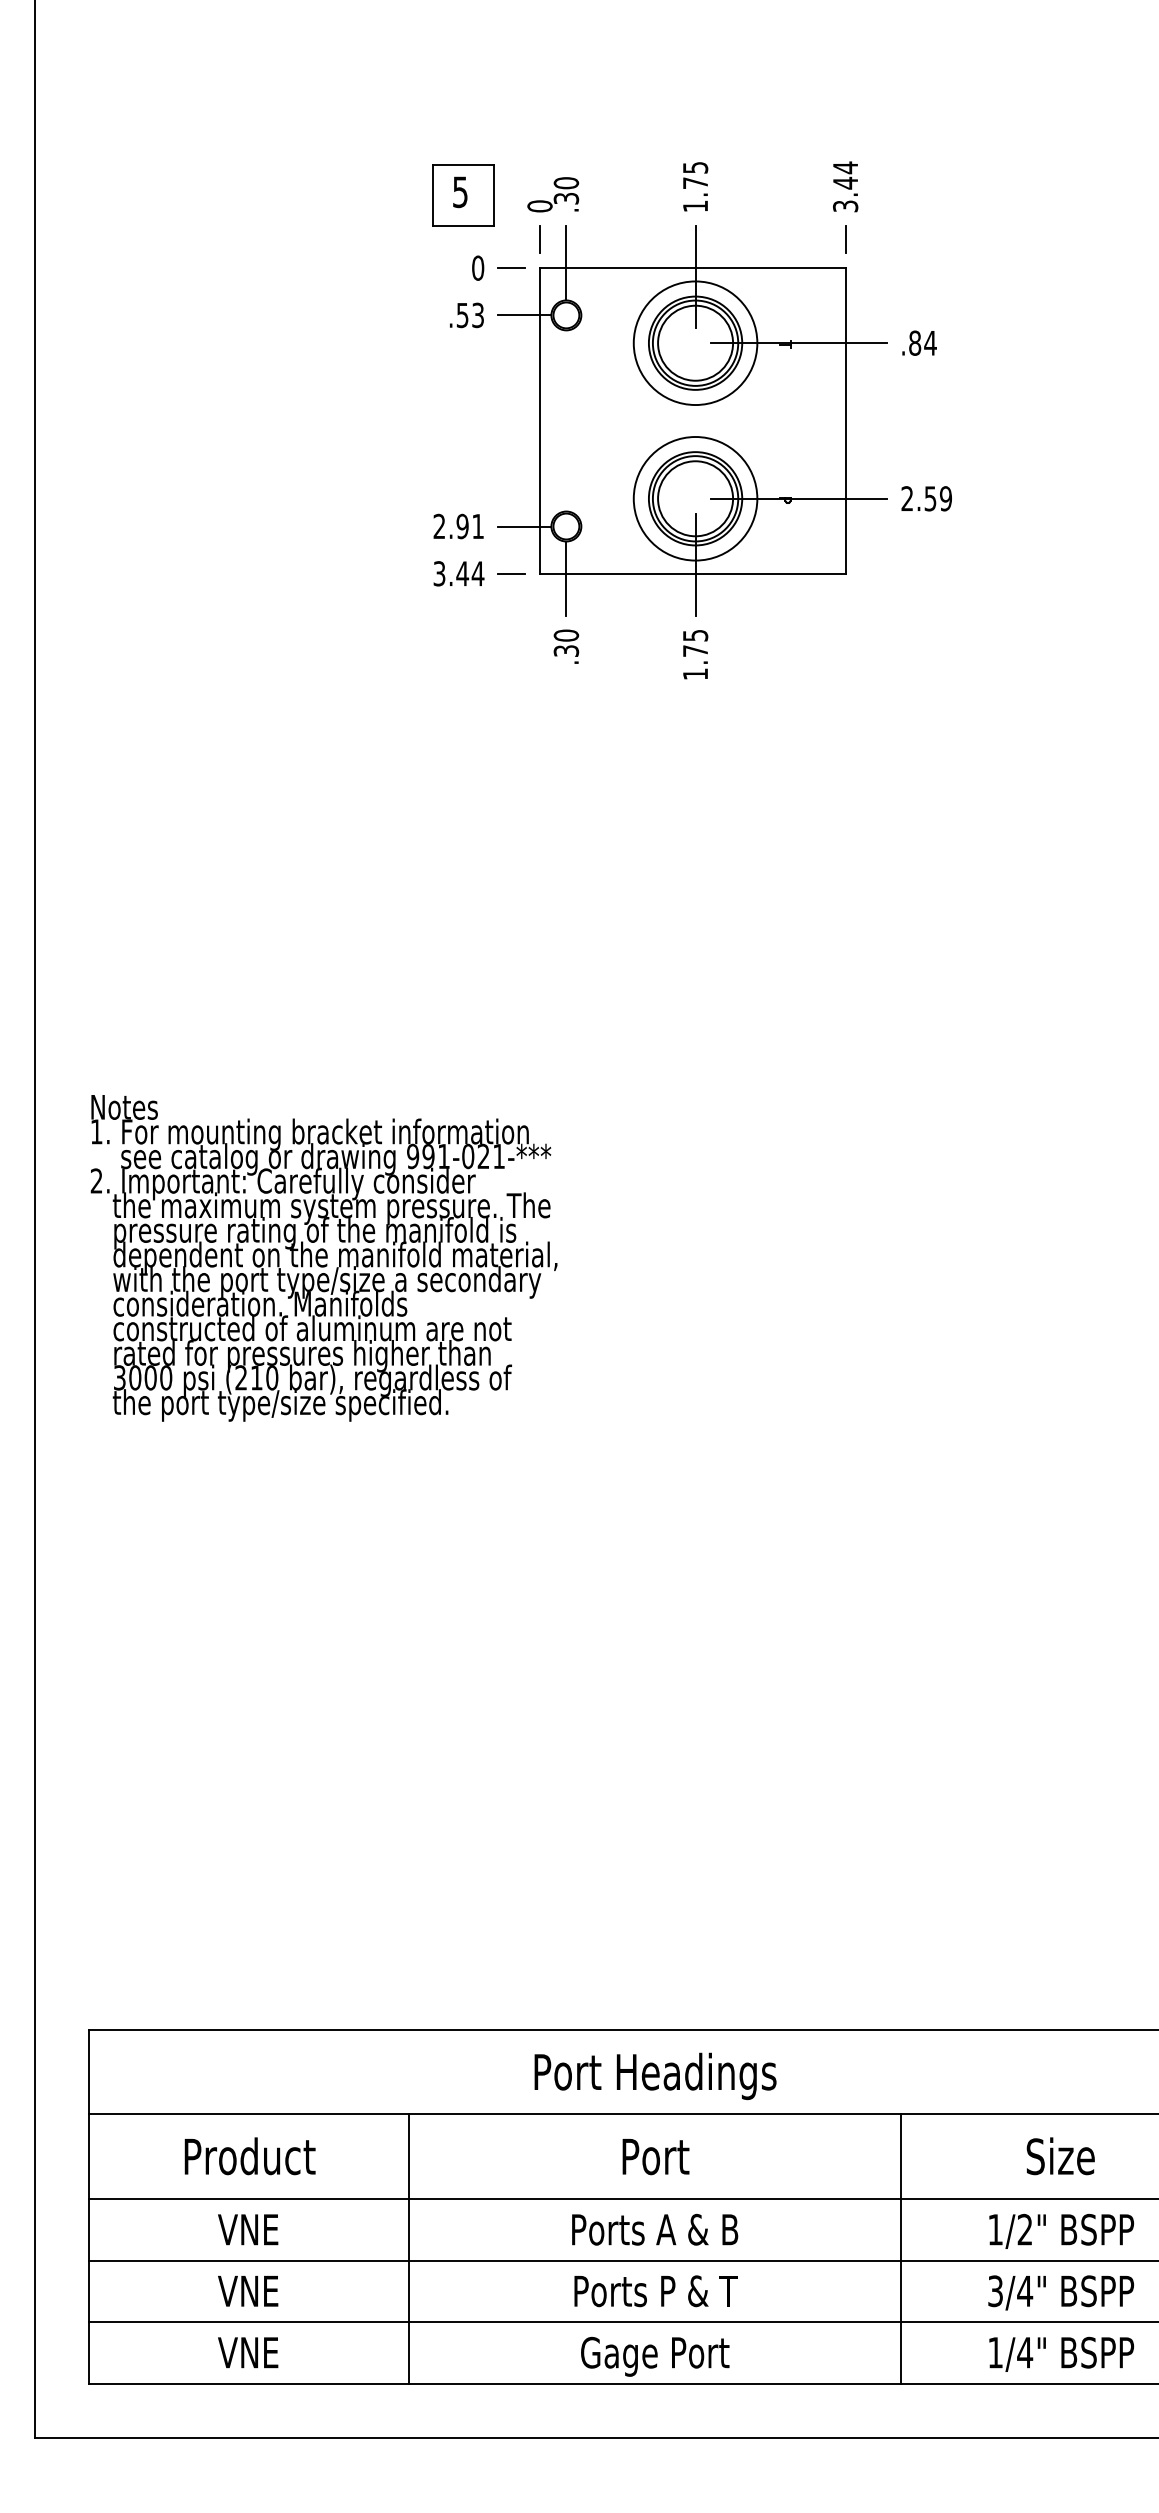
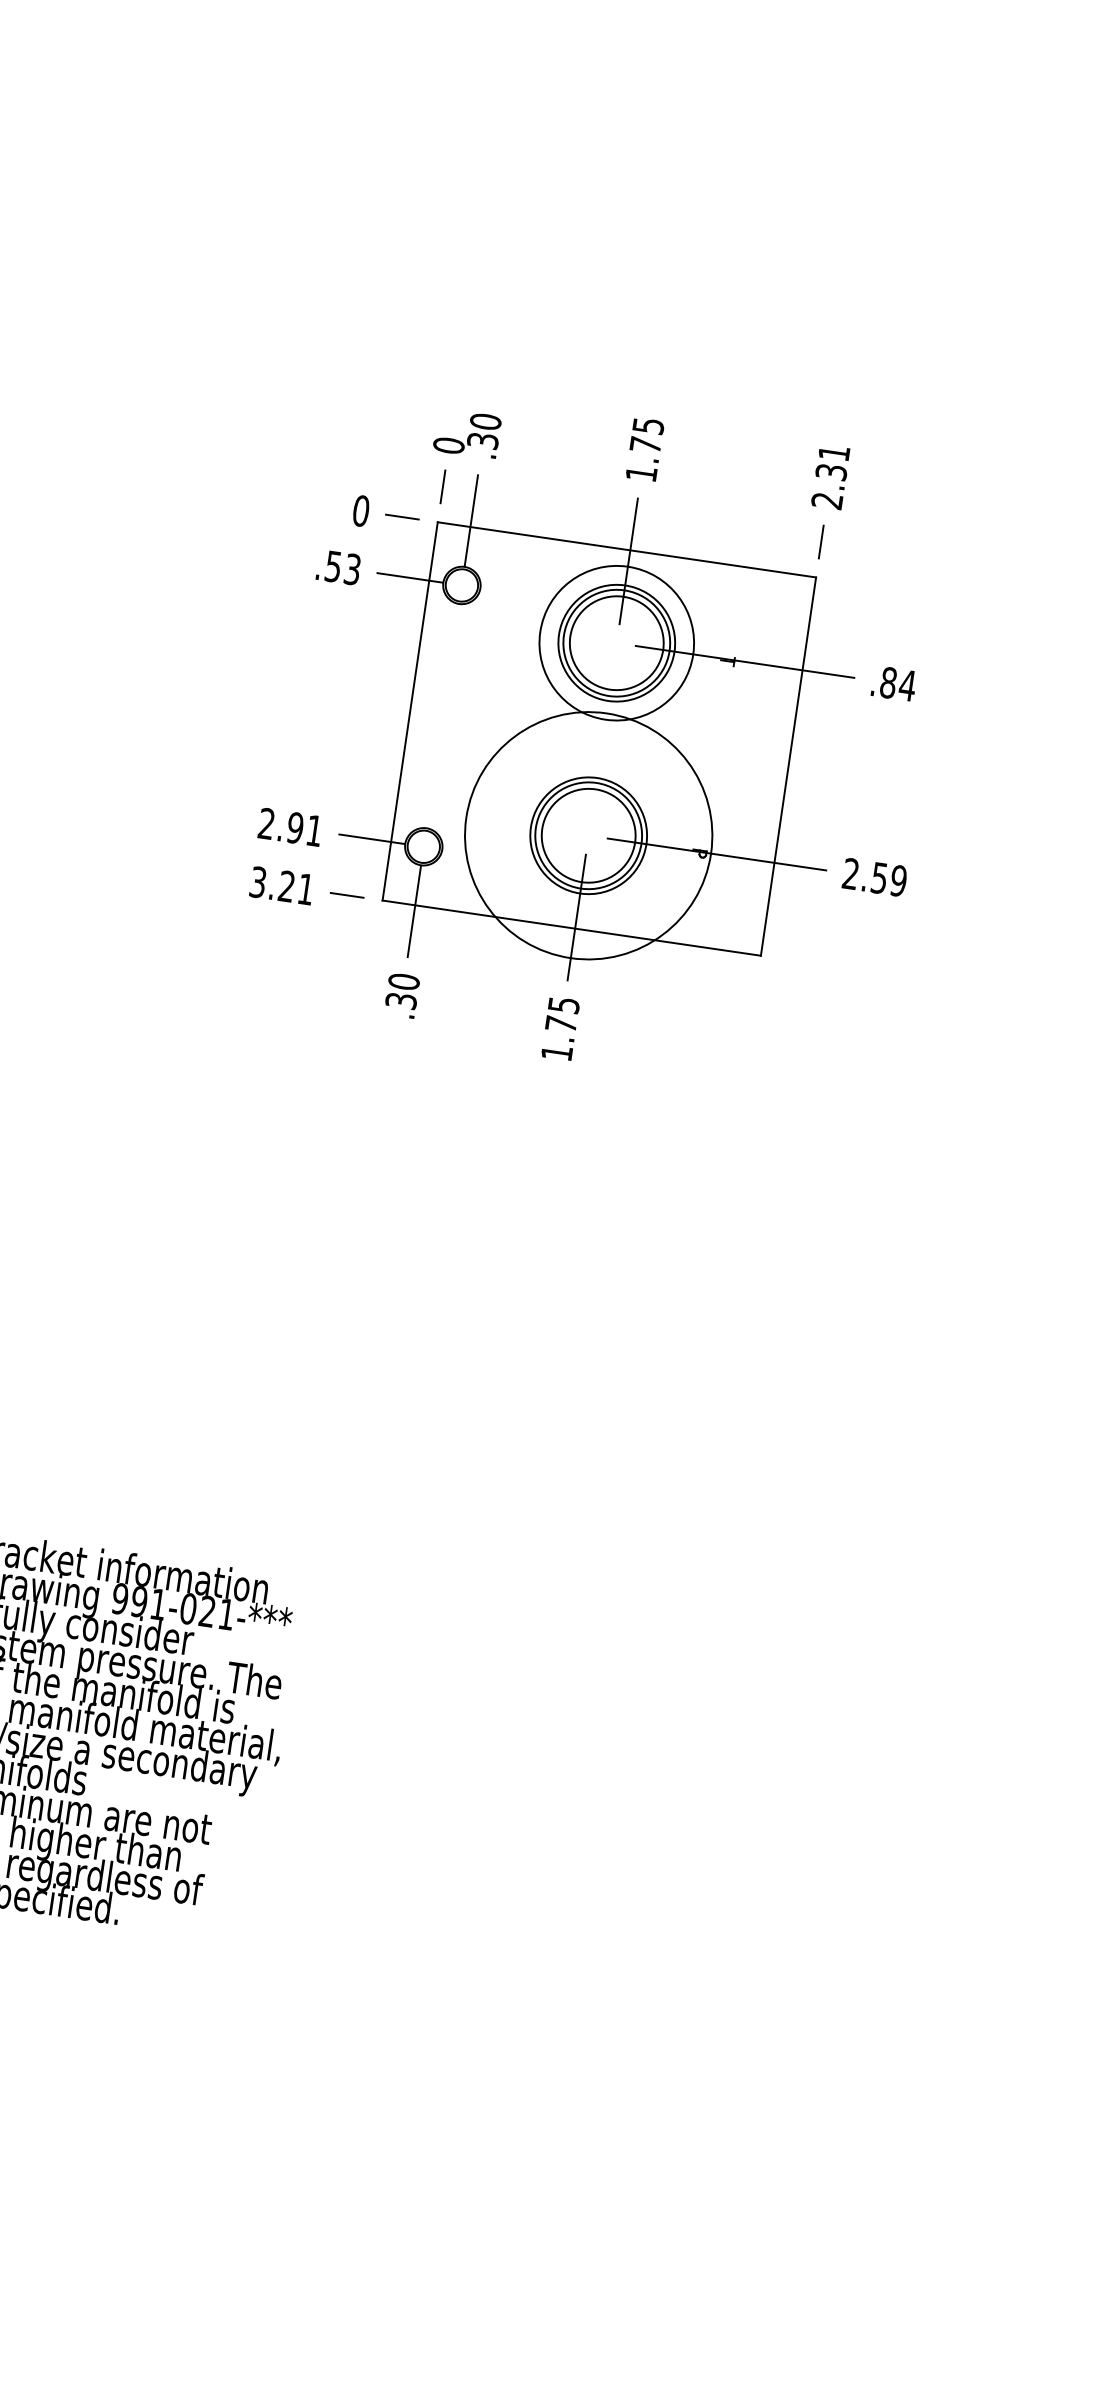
text: (845, 186) -> (830, 476), 3.44 -> 2.31
part: (463, 195) -> (356, 418), removed
circle: (695, 498) -> (588, 835), size x1.6
text: (470, 573) -> (296, 887), 3.44 -> 3.21

